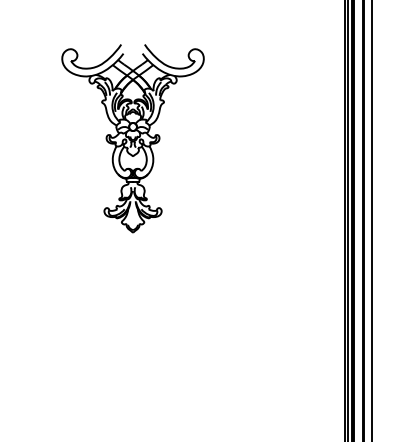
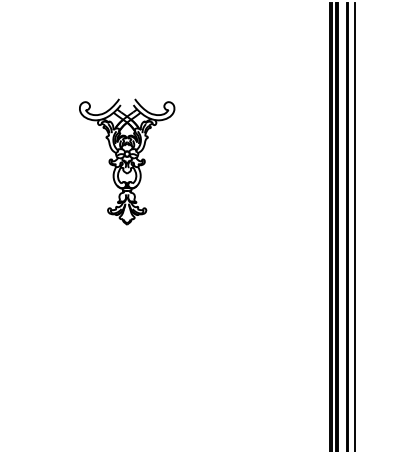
part: (132, 138) -> (126, 161), size x0.7

